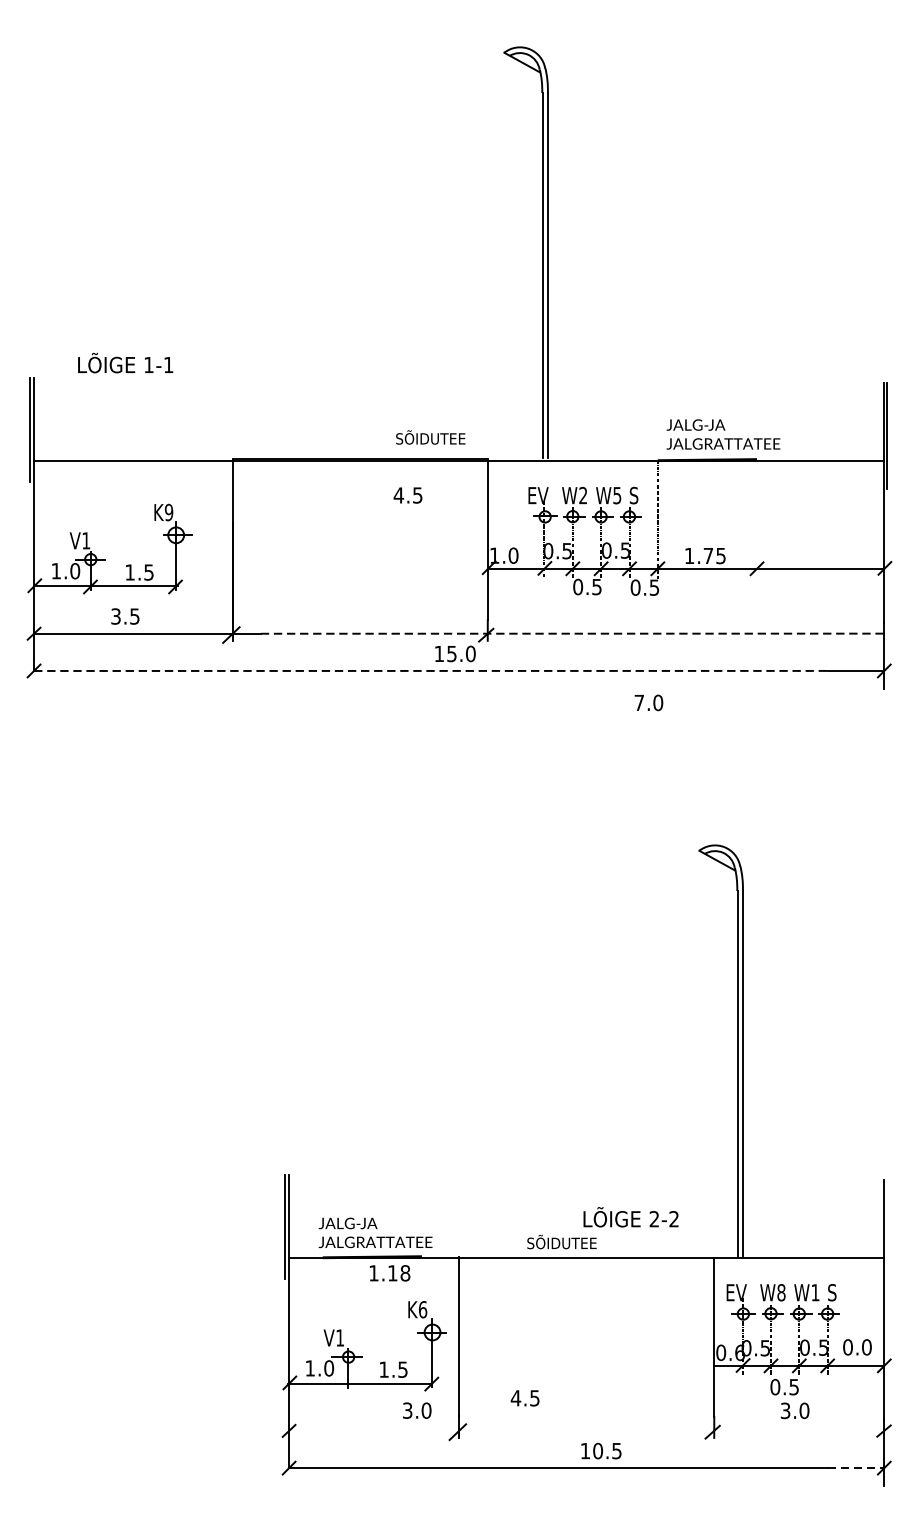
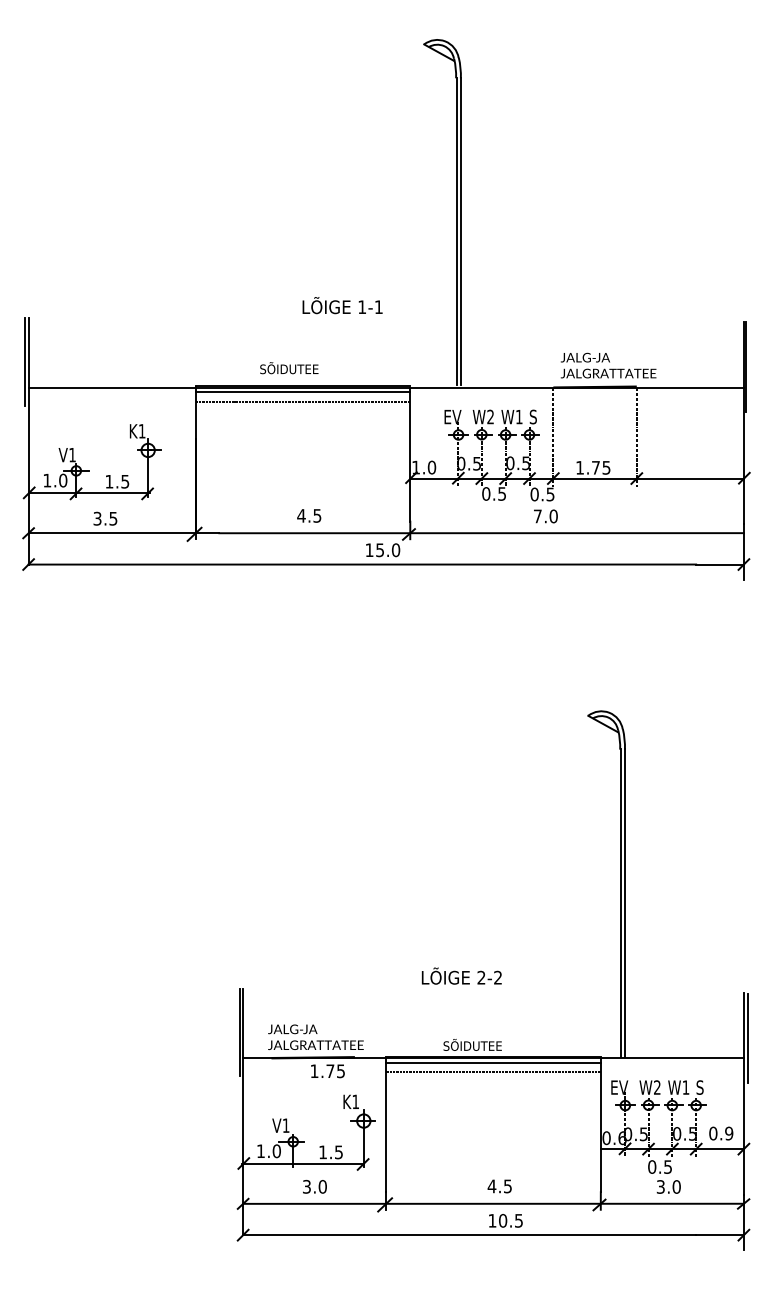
text: (125, 363) -> (342, 305), moved
text: (430, 437) -> (289, 368), moved
line: (359, 466) -> (302, 392), added
line: (359, 477) -> (302, 401), added
text: (408, 494) -> (309, 515), moved
text: (617, 494) -> (519, 416), W5 -> W1
text: (168, 512) -> (141, 431), K9 -> K1
line: (756, 518) -> (636, 436), added
line: (573, 634) -> (482, 533), dashed -> solid
line: (430, 670) -> (362, 564), dashed -> solid
text: (648, 702) -> (545, 516), moved
text: (630, 1216) -> (461, 975), moved
line: (888, 1234) -> (747, 1038), added
line: (586, 1255) -> (493, 1056), added
line: (586, 1262) -> (493, 1062), added
text: (398, 1273) -> (335, 1071), 1.18 -> 1.75
line: (586, 1274) -> (493, 1072), added
text: (780, 1292) -> (656, 1087), W8 -> W2
text: (422, 1309) -> (355, 1101), K6 -> K1
text: (867, 1347) -> (729, 1133), 0.0 -> 0.9
text: (524, 1398) -> (499, 1186), moved
text: (416, 1410) -> (314, 1186), moved
line: (586, 1430) -> (493, 1203), added
line: (856, 1468) -> (720, 1235), dashed -> solid

